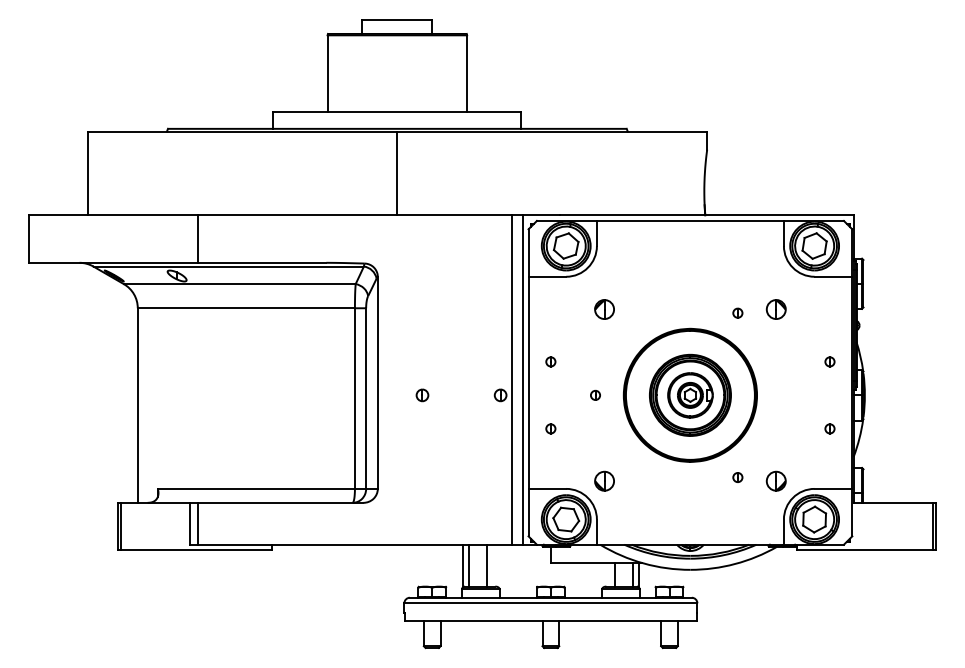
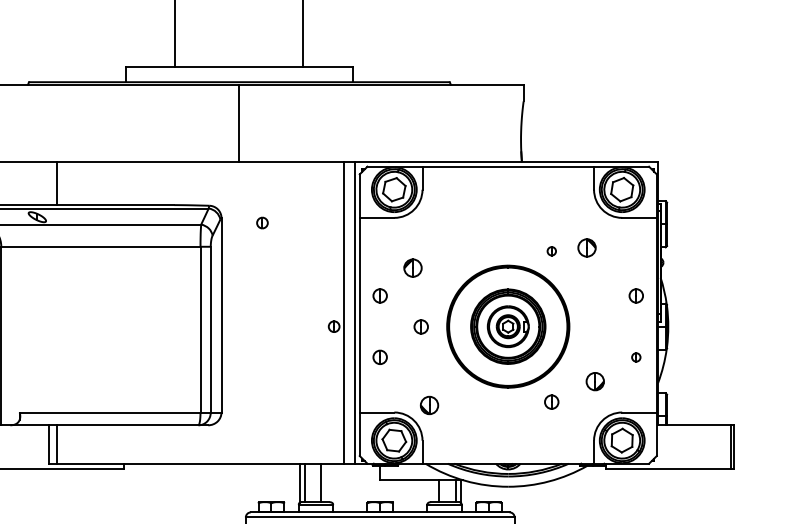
part: (604, 309) -> (412, 268), moved
part: (550, 361) -> (379, 295), size x1.6
part: (829, 361) -> (635, 295), size x1.6
part: (595, 394) -> (421, 325), size x1.6
part: (422, 395) -> (262, 223), moved
part: (550, 428) -> (379, 357), size x1.6
part: (737, 477) -> (551, 402), size x1.6
part: (775, 480) -> (594, 380), moved

